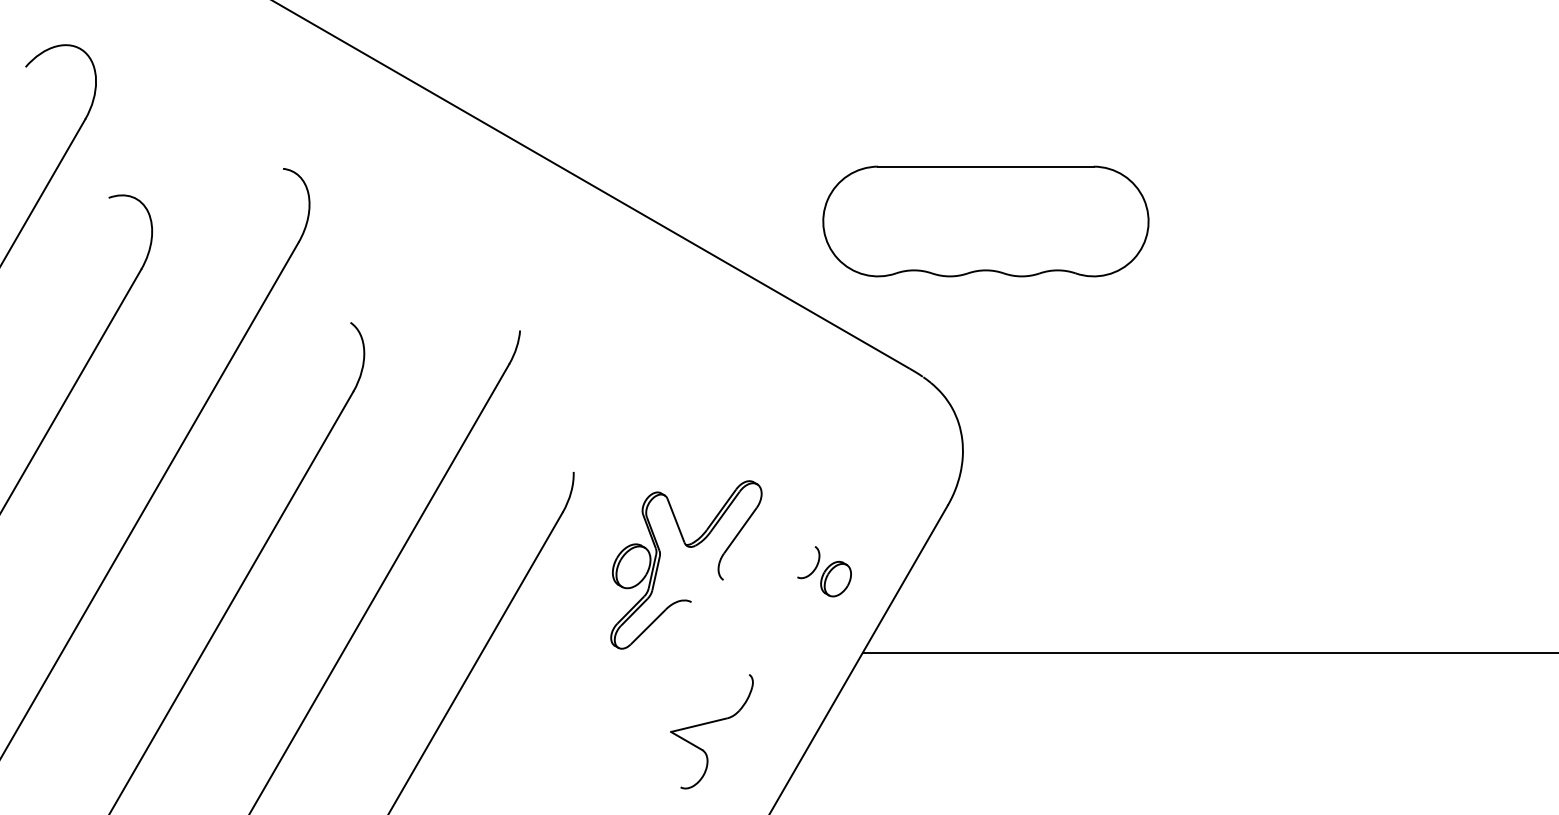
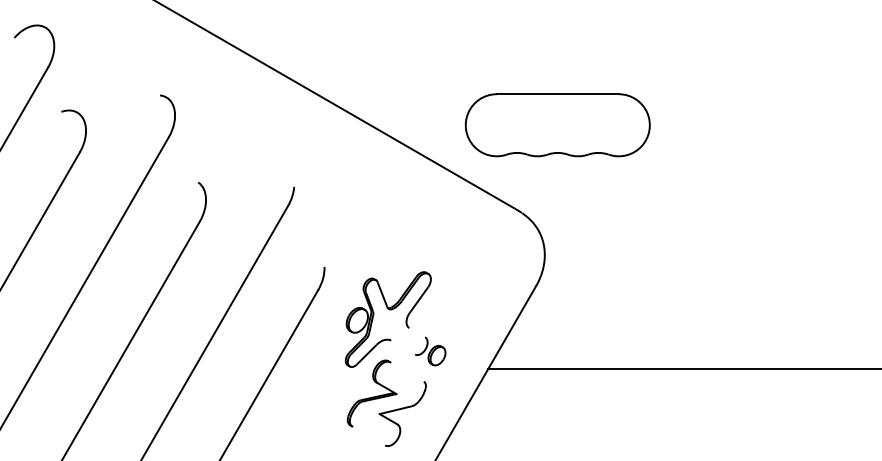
part: (824, 571) -> (430, 351), moved
part: (656, 695) -> (371, 393), added

